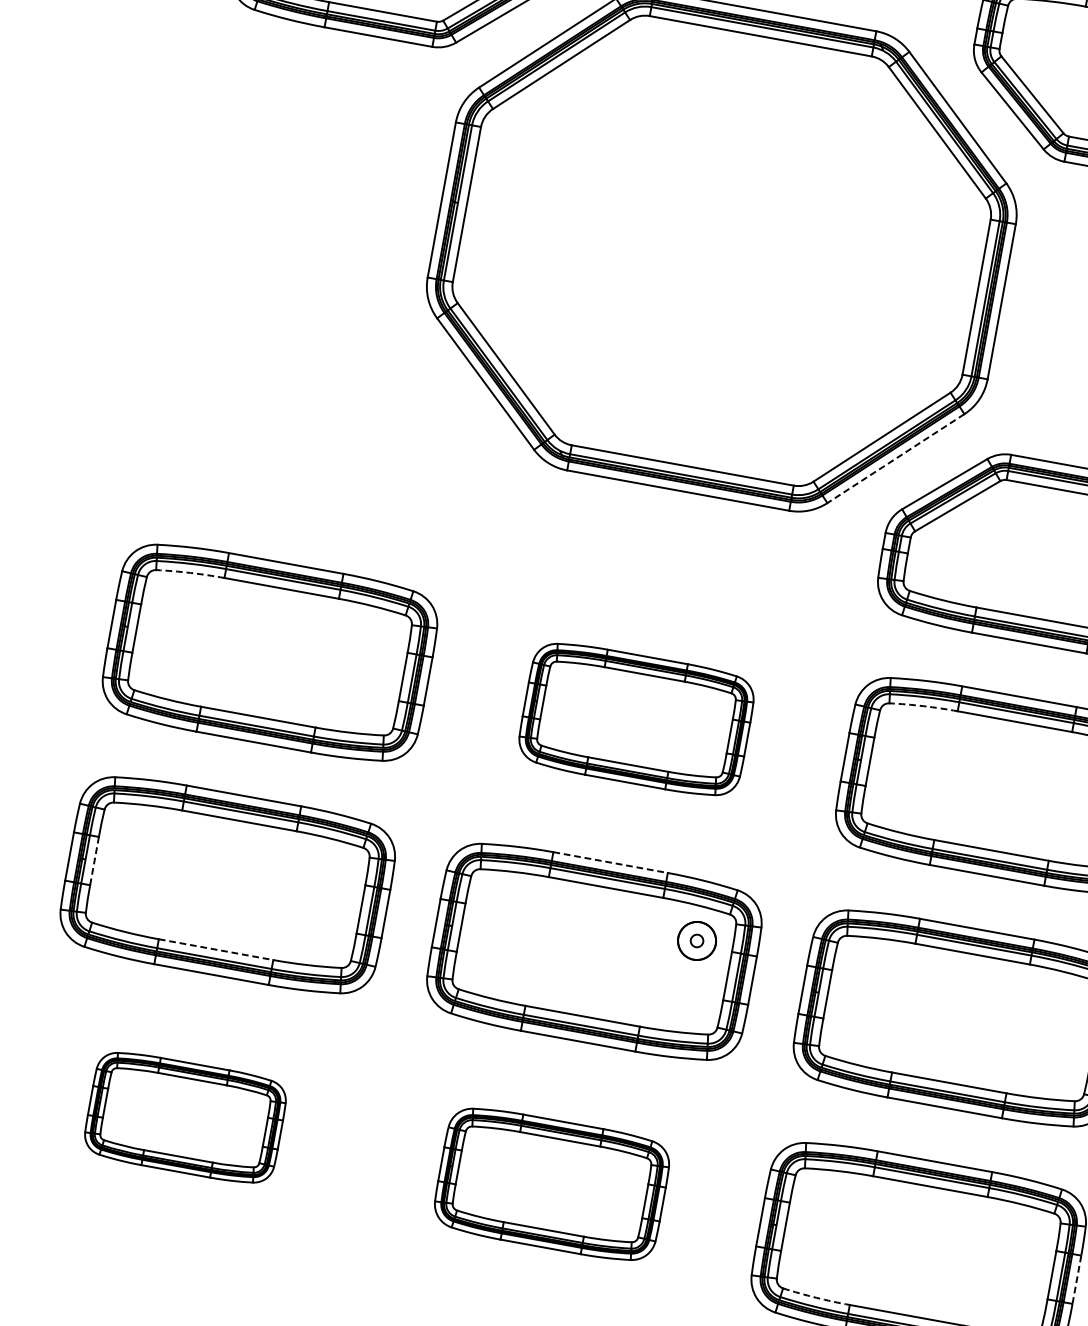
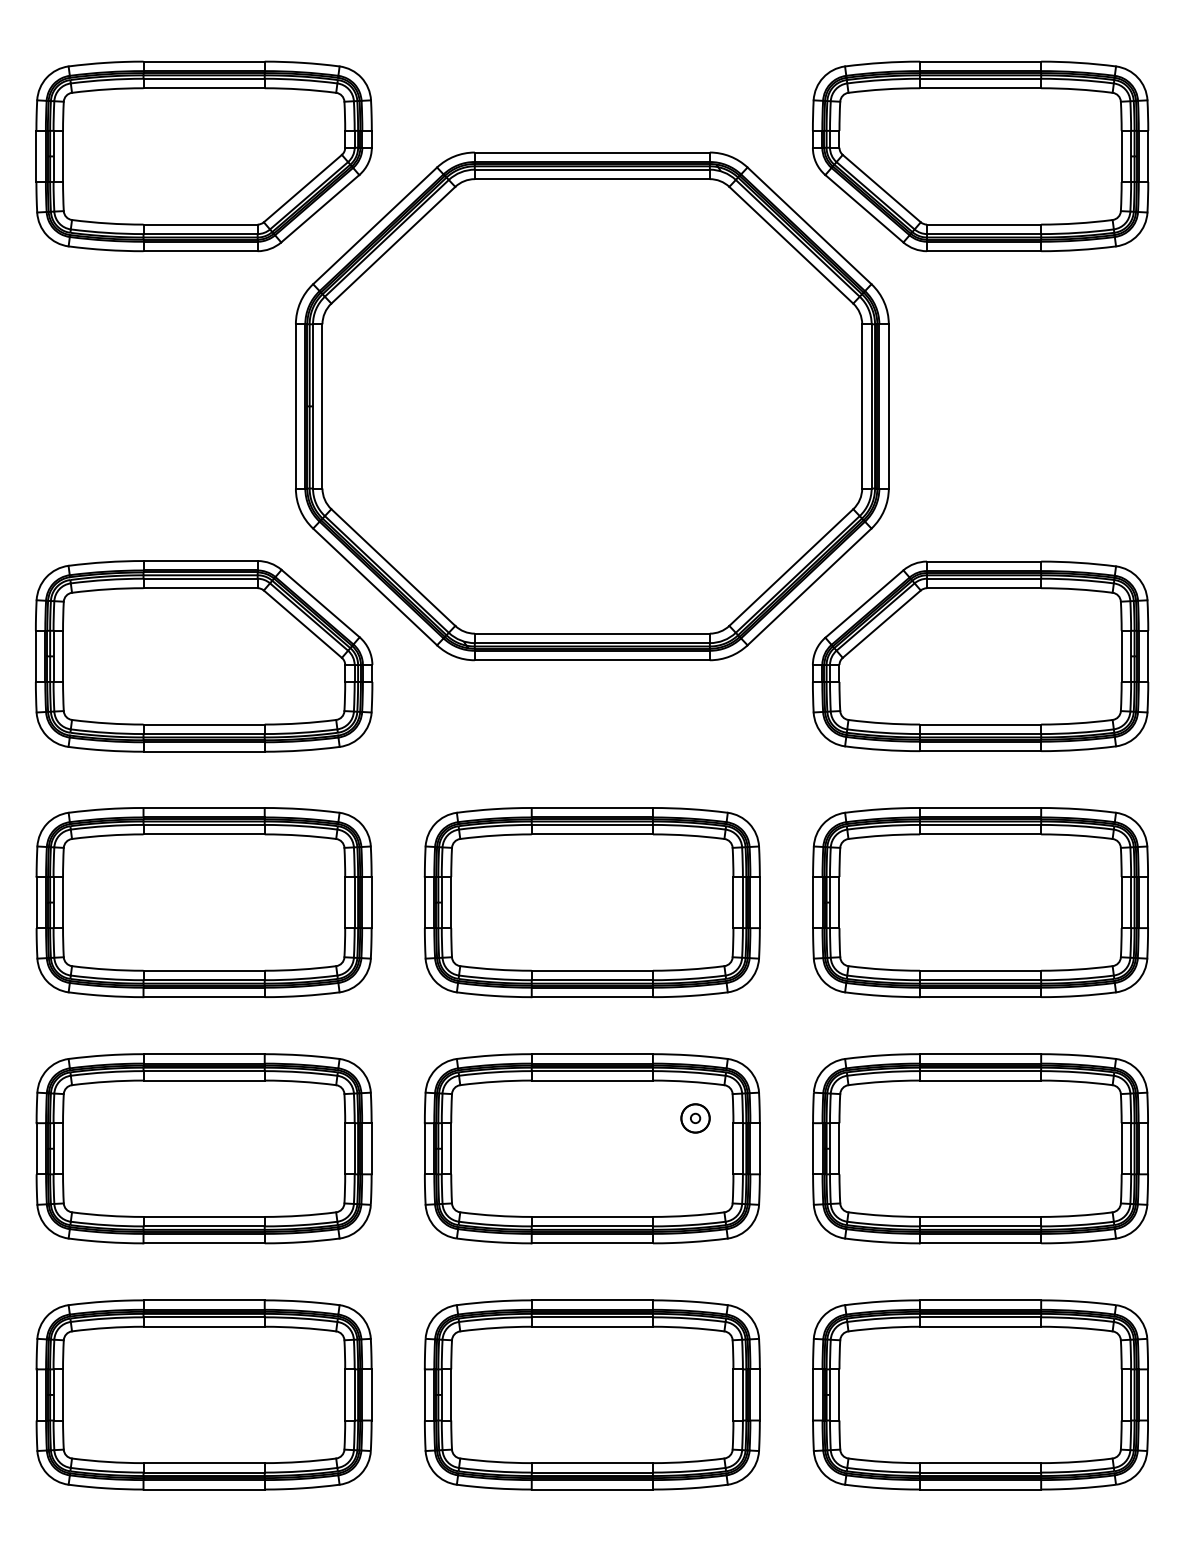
part: (312, 420) -> (204, 656), added
line: (895, 459) -> (809, 587), dashed -> solid
arc: (190, 572) -> (107, 835), dashed -> solid
arc: (924, 706) -> (884, 835), dashed -> solid
part: (635, 719) -> (591, 902), size x1.43
line: (95, 860) -> (63, 1148), dashed -> solid
line: (610, 862) -> (592, 1054), dashed -> solid
part: (696, 941) -> (695, 1118), size x0.71
line: (216, 949) -> (204, 1216), dashed -> solid
part: (185, 1117) -> (203, 1394), size x1.67
part: (551, 1183) -> (591, 1394), size x1.43
line: (1077, 1279) -> (1148, 1394), dashed -> solid
arc: (816, 1297) -> (884, 1461), dashed -> solid

